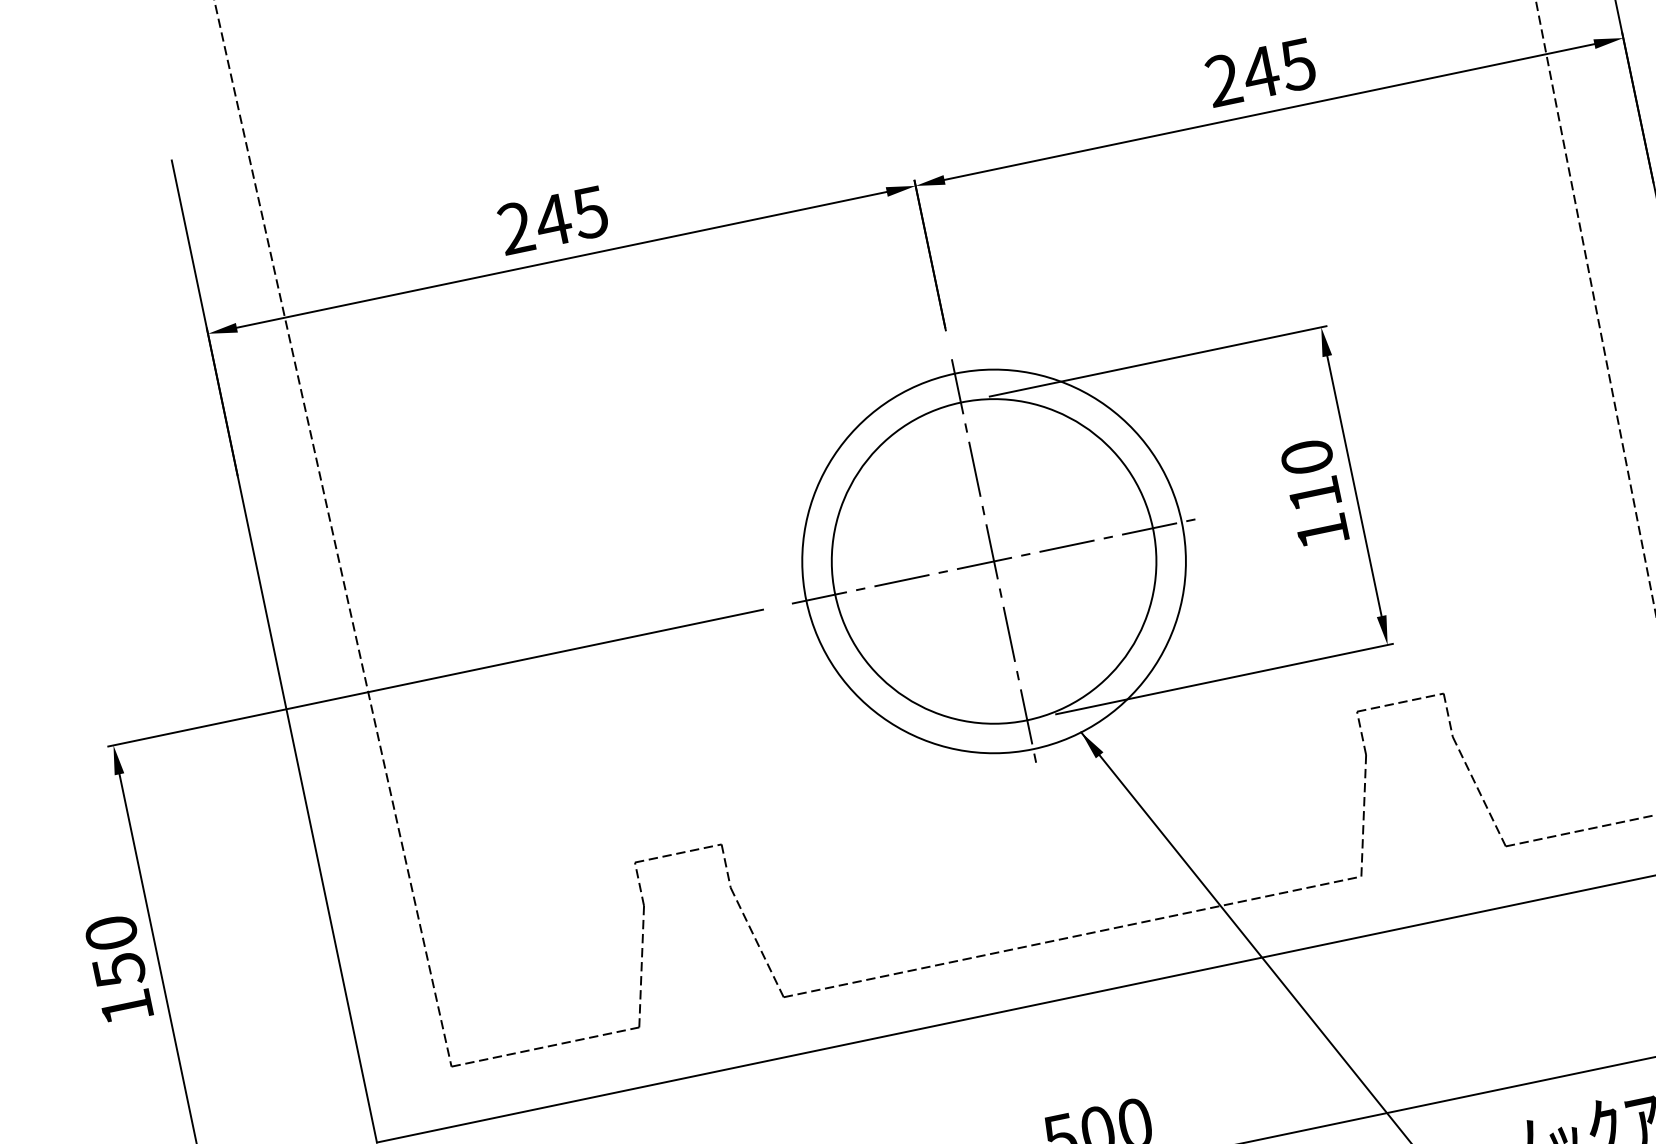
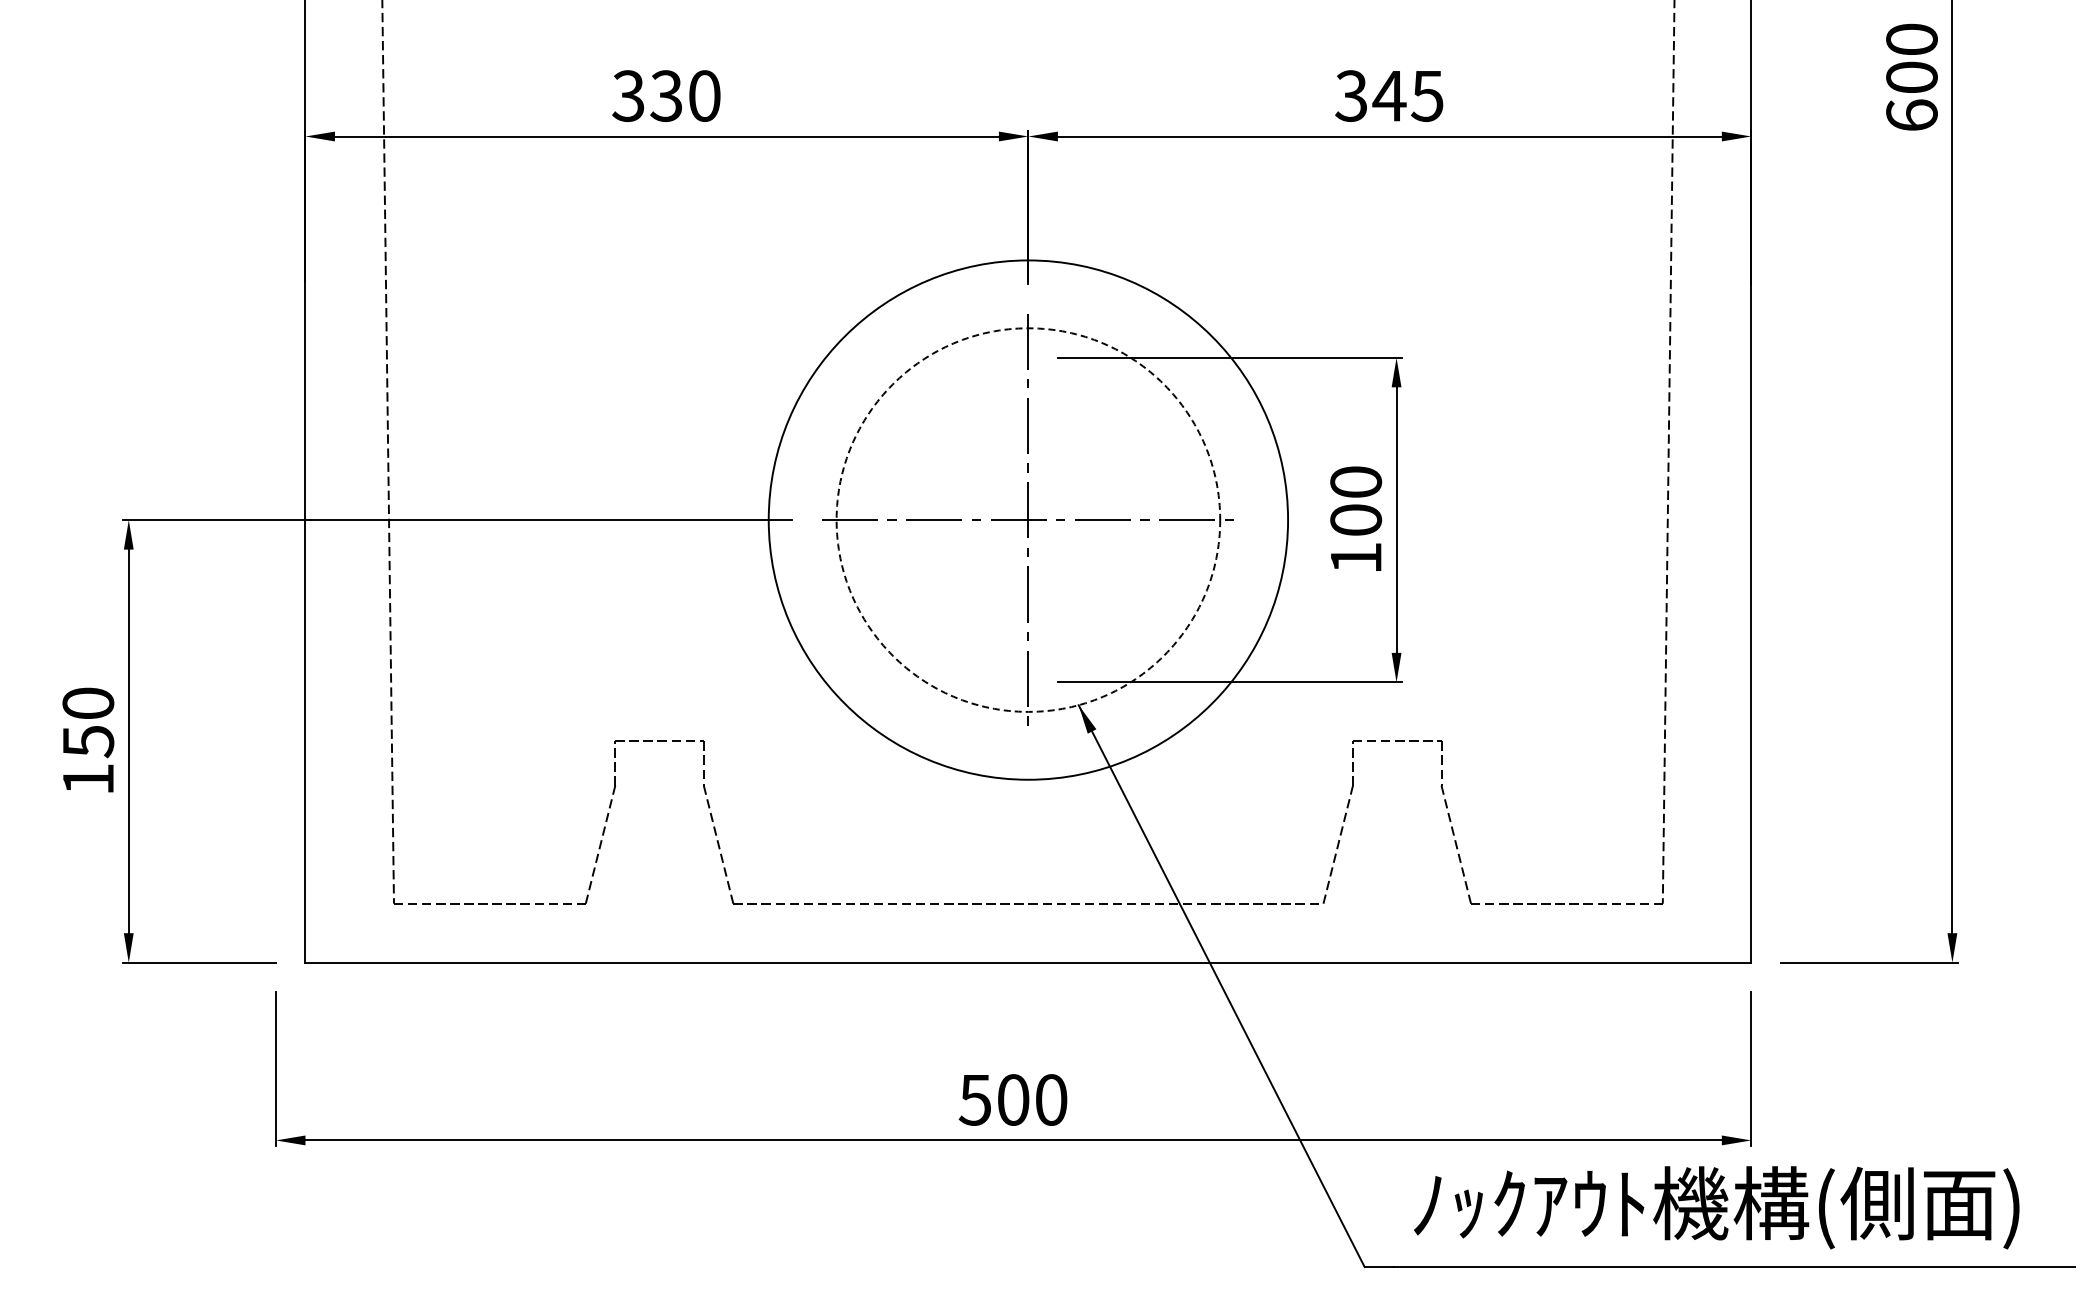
text: (1223, 79) -> (1351, 95), 245 -> 345
text: (553, 219) -> (666, 95), 245 -> 330
text: (1315, 493) -> (1356, 519), 110 -> 100
circle: (994, 560) -> (1028, 519), size x1.6
circle: (994, 560) -> (1028, 519), solid -> dashed

